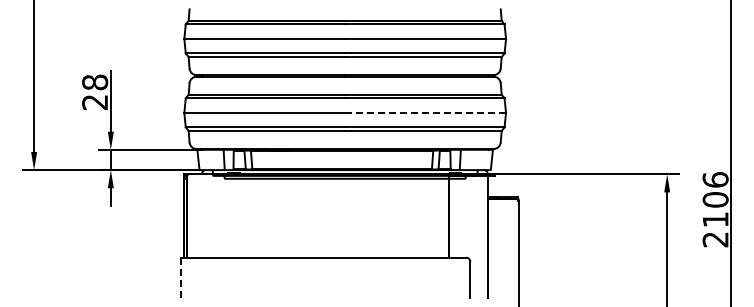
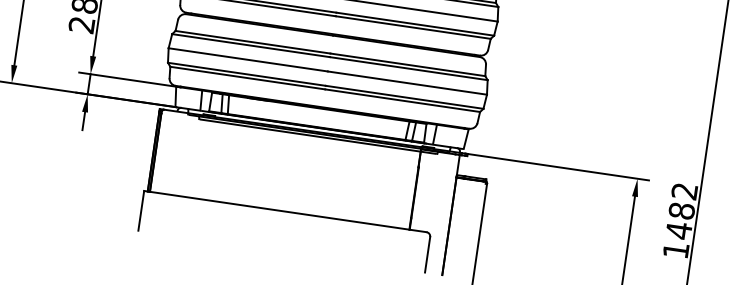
line: (426, 112) -> (408, 82), dashed -> solid
text: (715, 209) -> (680, 220), 2106 -> 1482
line: (180, 278) -> (140, 211), dashed -> solid

